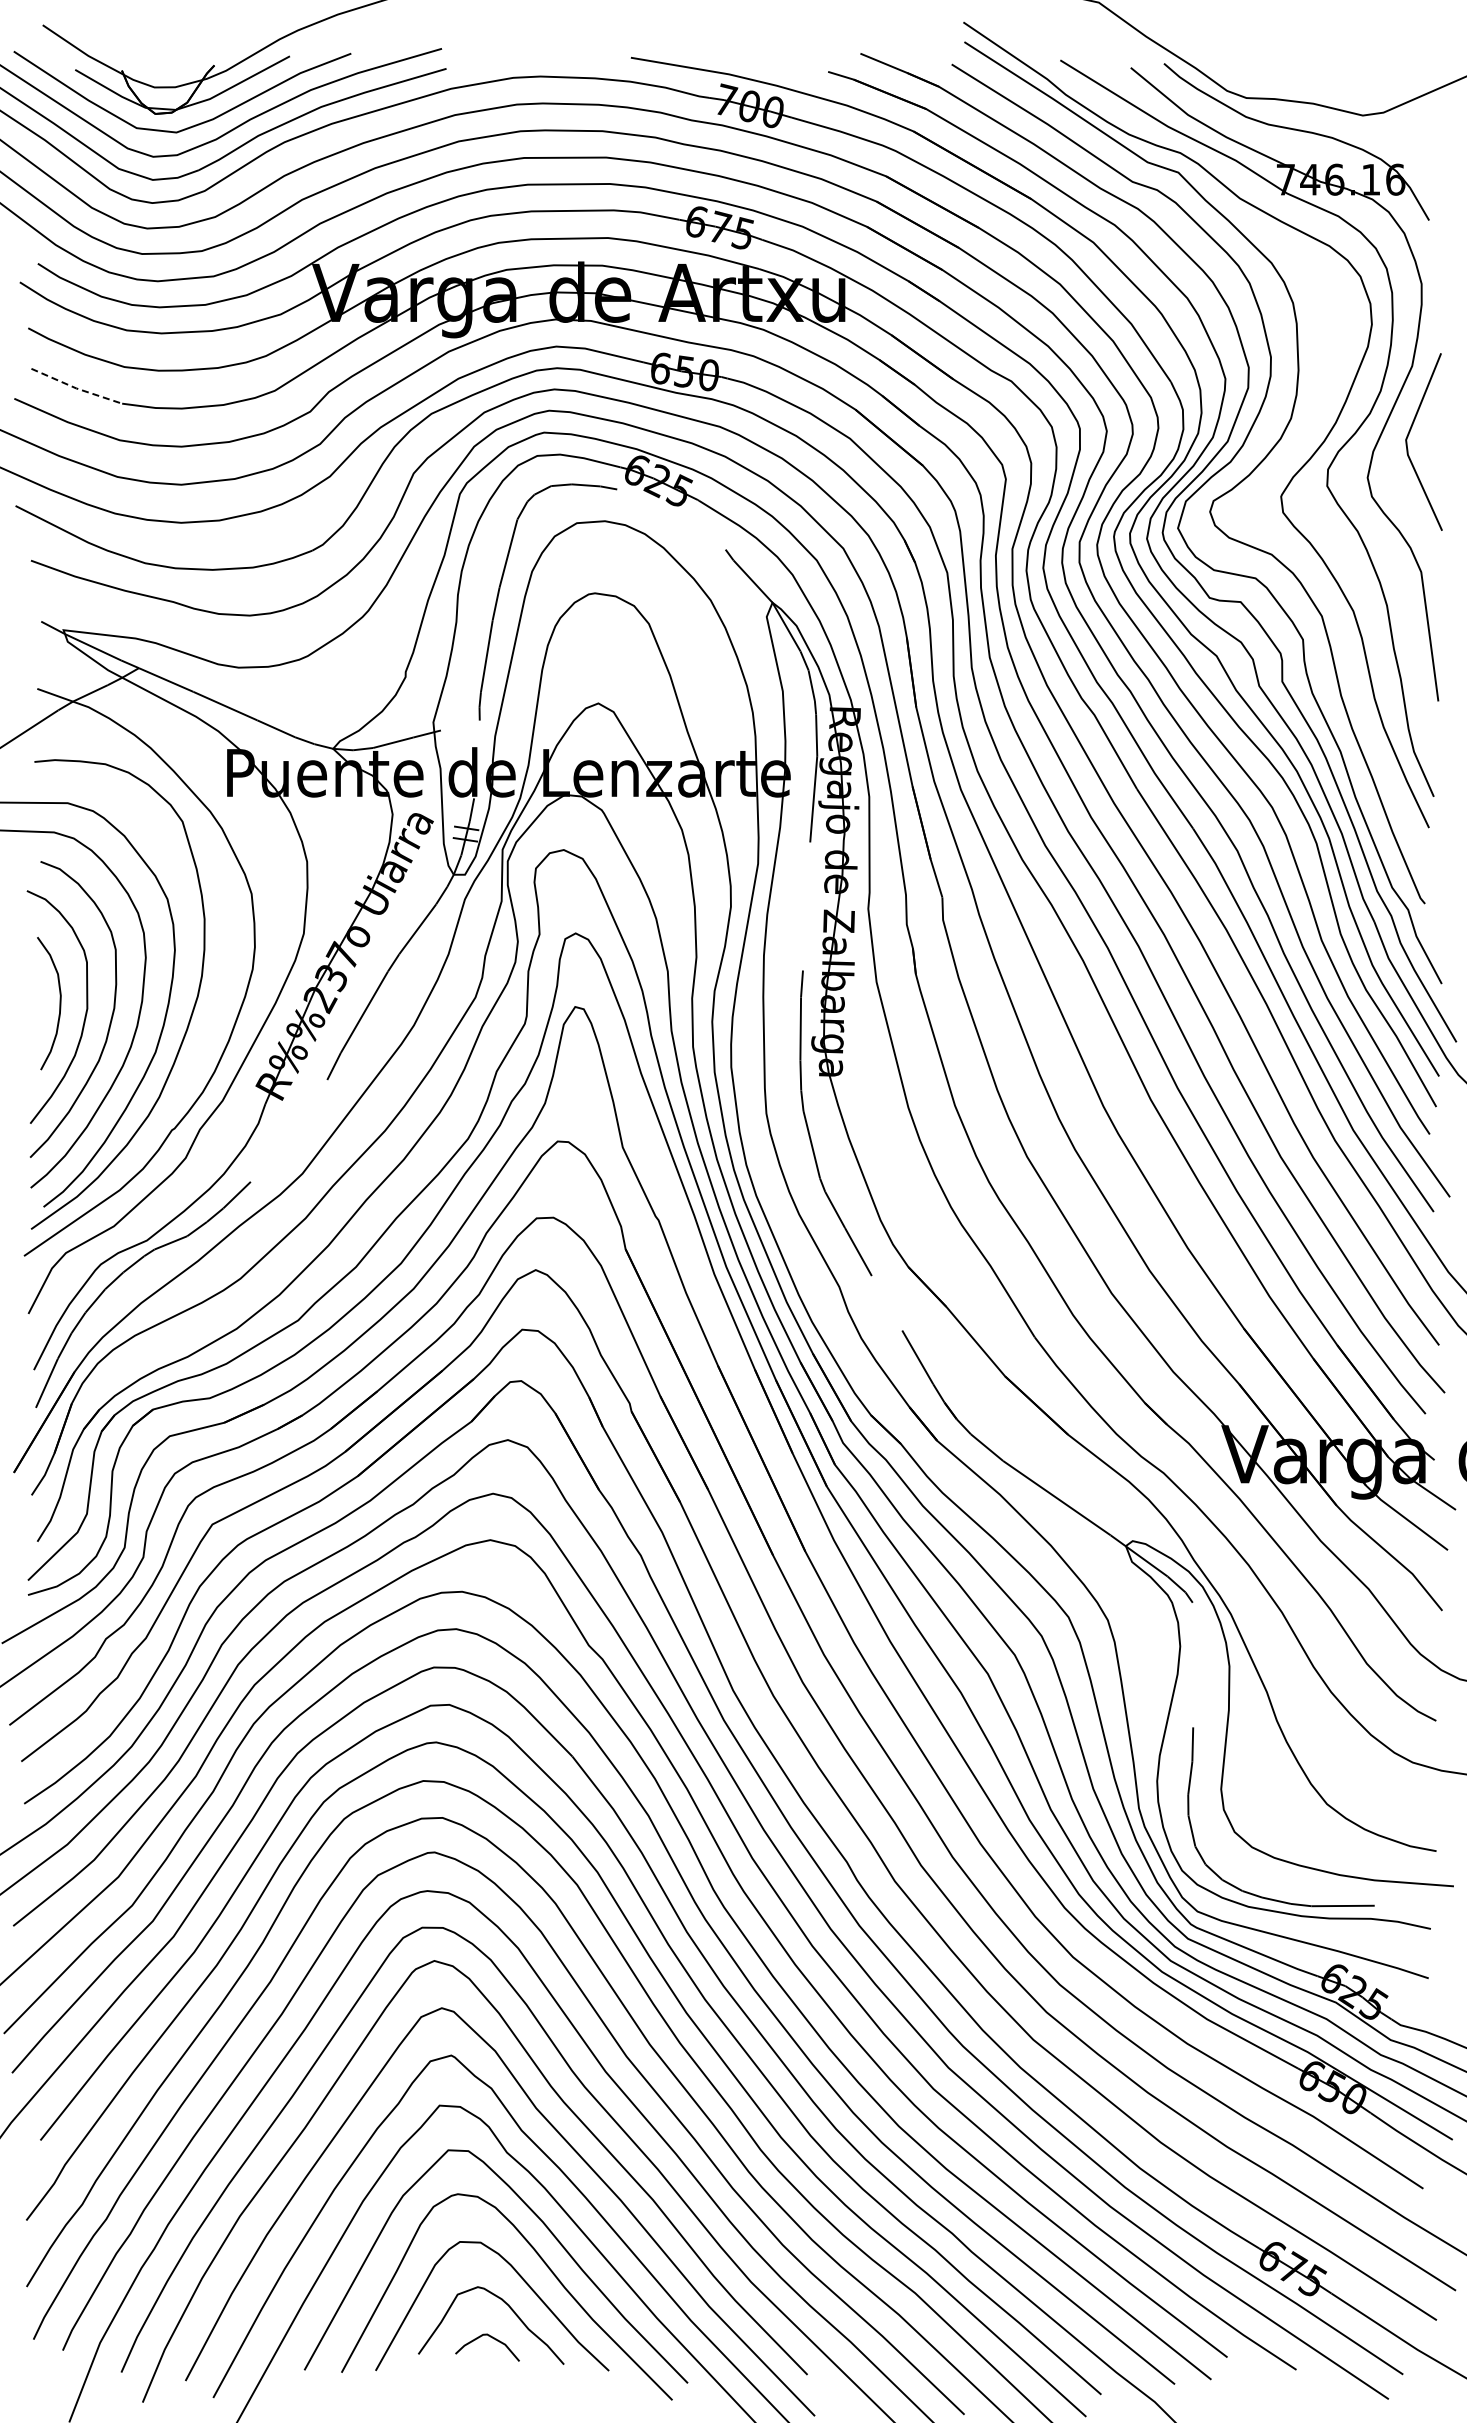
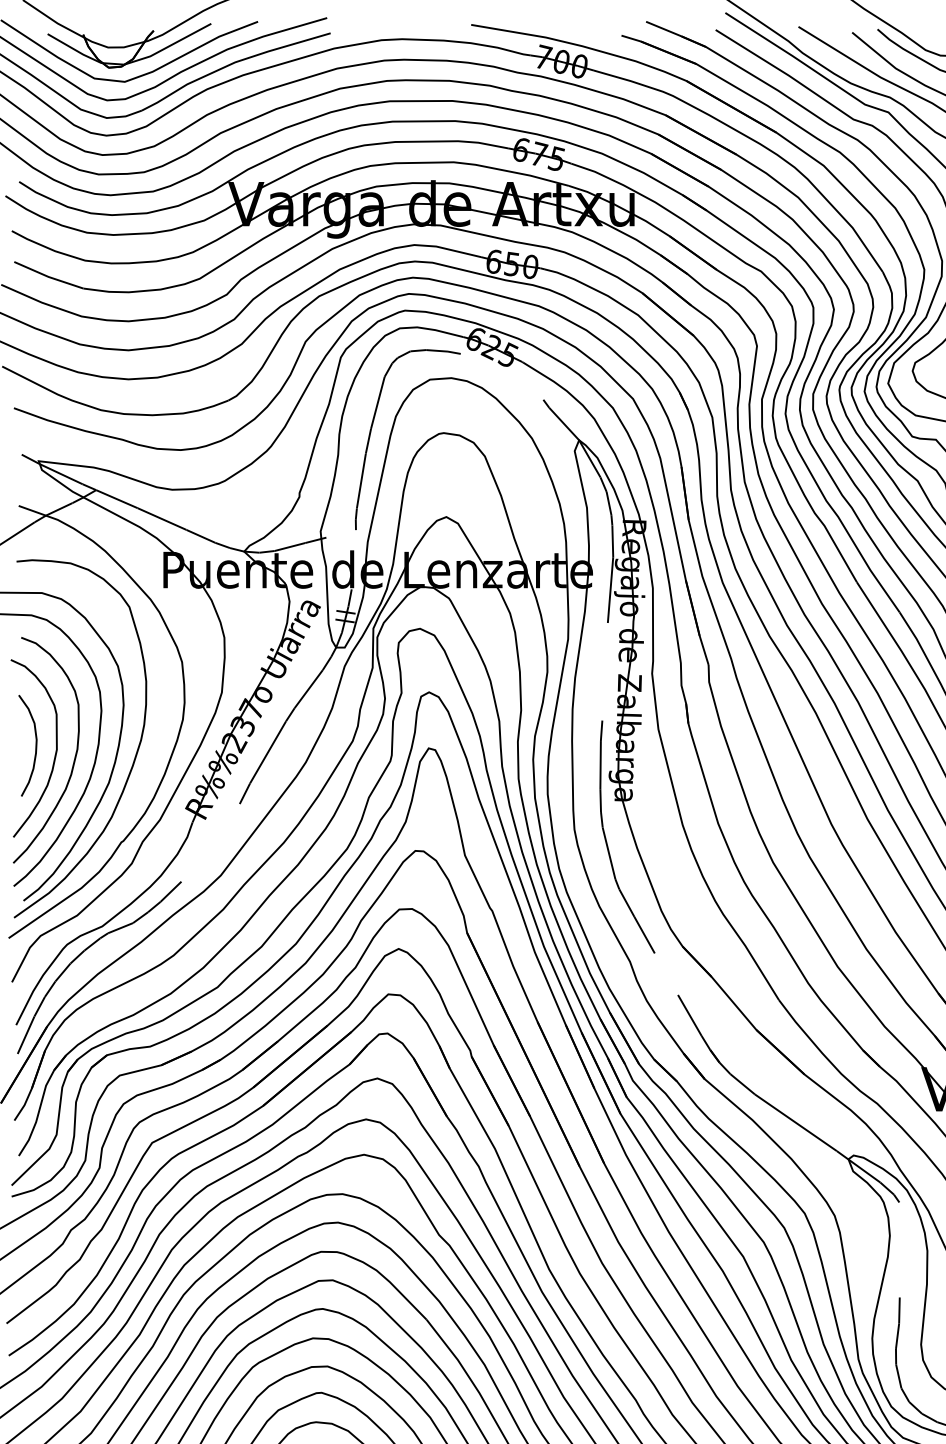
line: (76, 388) -> (48, 276), dashed -> solid

